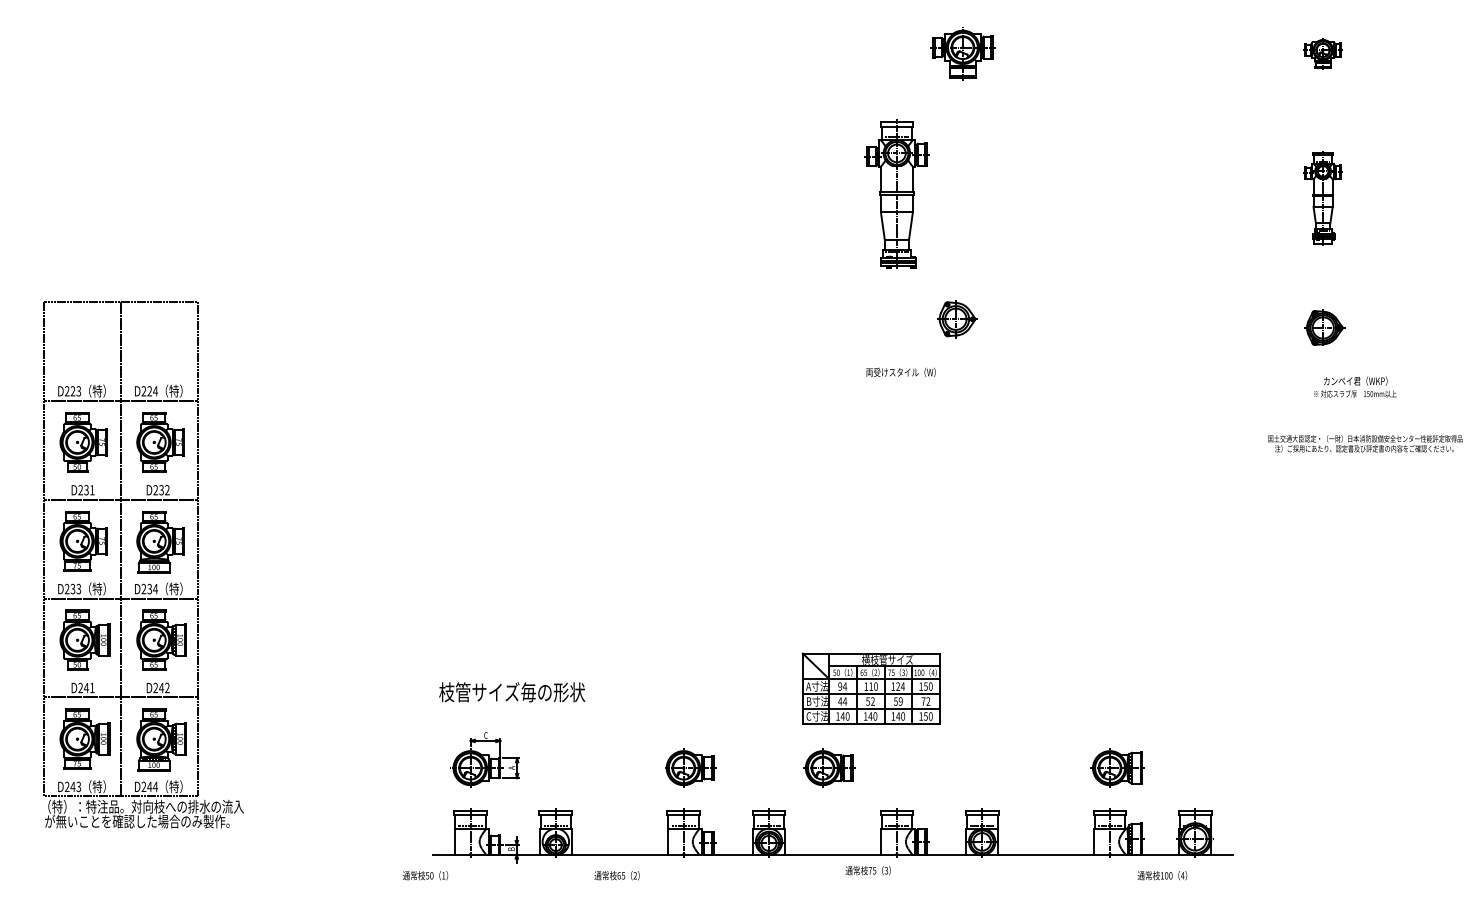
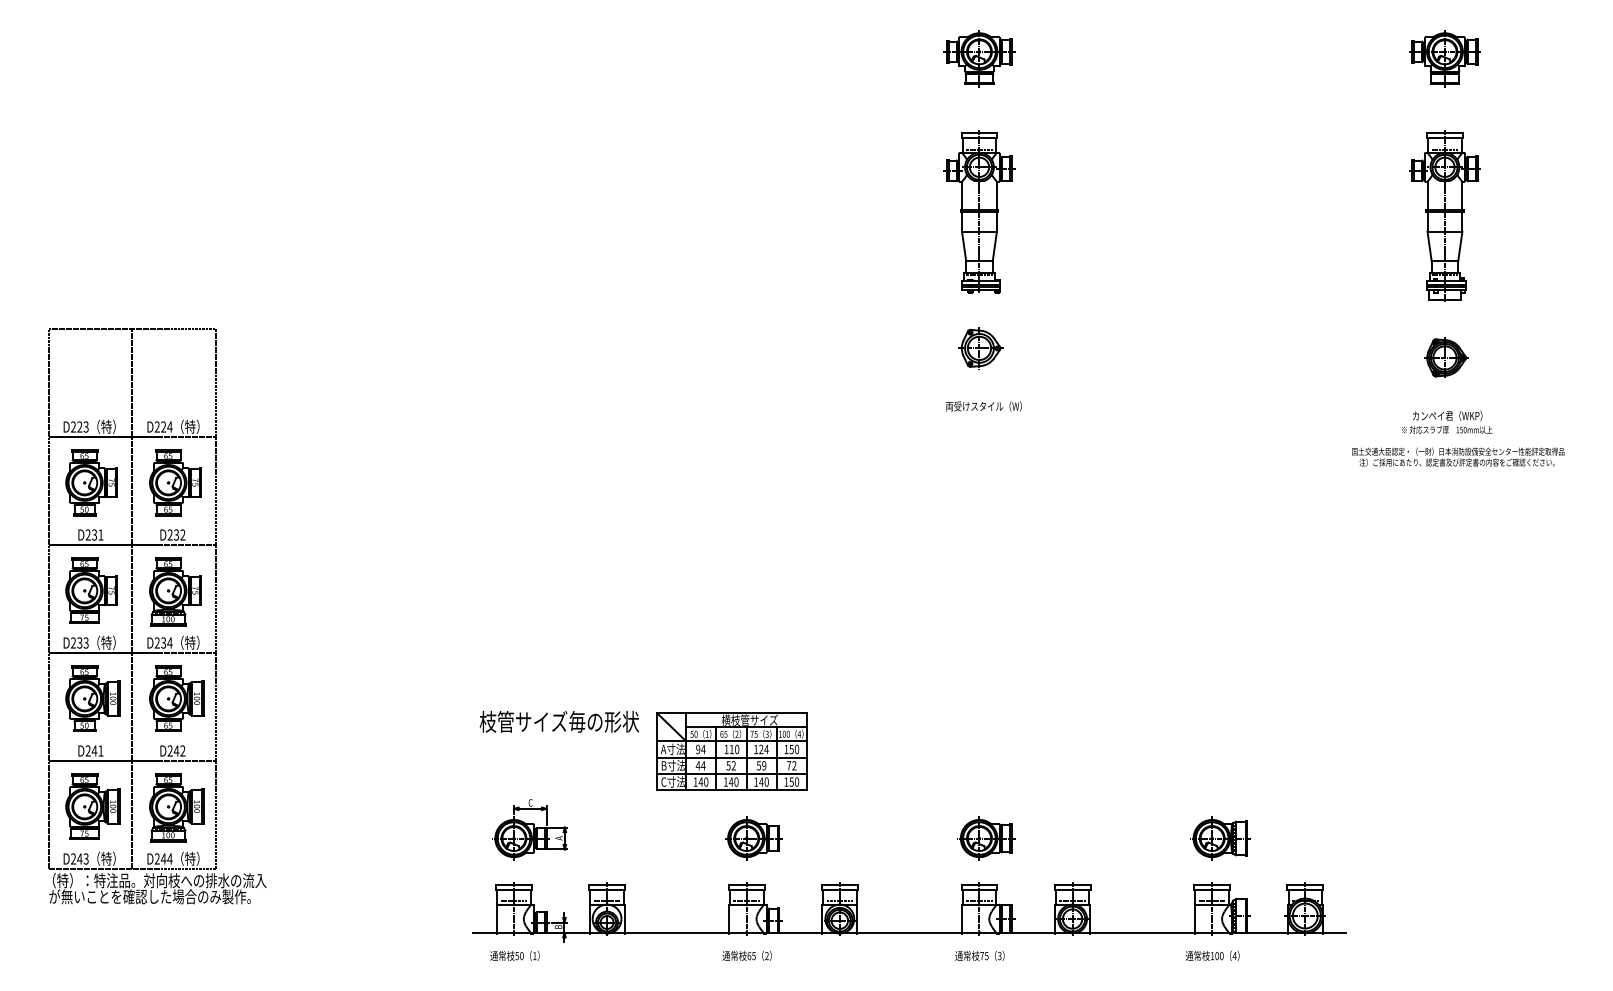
part: (962, 53) -> (979, 58), moved
part: (1322, 53) -> (1444, 58), size x1.67
part: (1322, 198) -> (1444, 216), size x1.67
part: (957, 319) -> (981, 348), moved
text: (1355, 386) -> (1447, 421), moved
text: (1365, 443) -> (1458, 456), moved
part: (870, 688) -> (731, 751), moved
text: (511, 692) -> (558, 722), moved
part: (829, 767) -> (986, 837), moved
text: (867, 870) -> (979, 955), moved
text: (425, 875) -> (514, 955), moved
text: (616, 875) -> (746, 955), moved
text: (1162, 875) -> (1212, 955), moved

